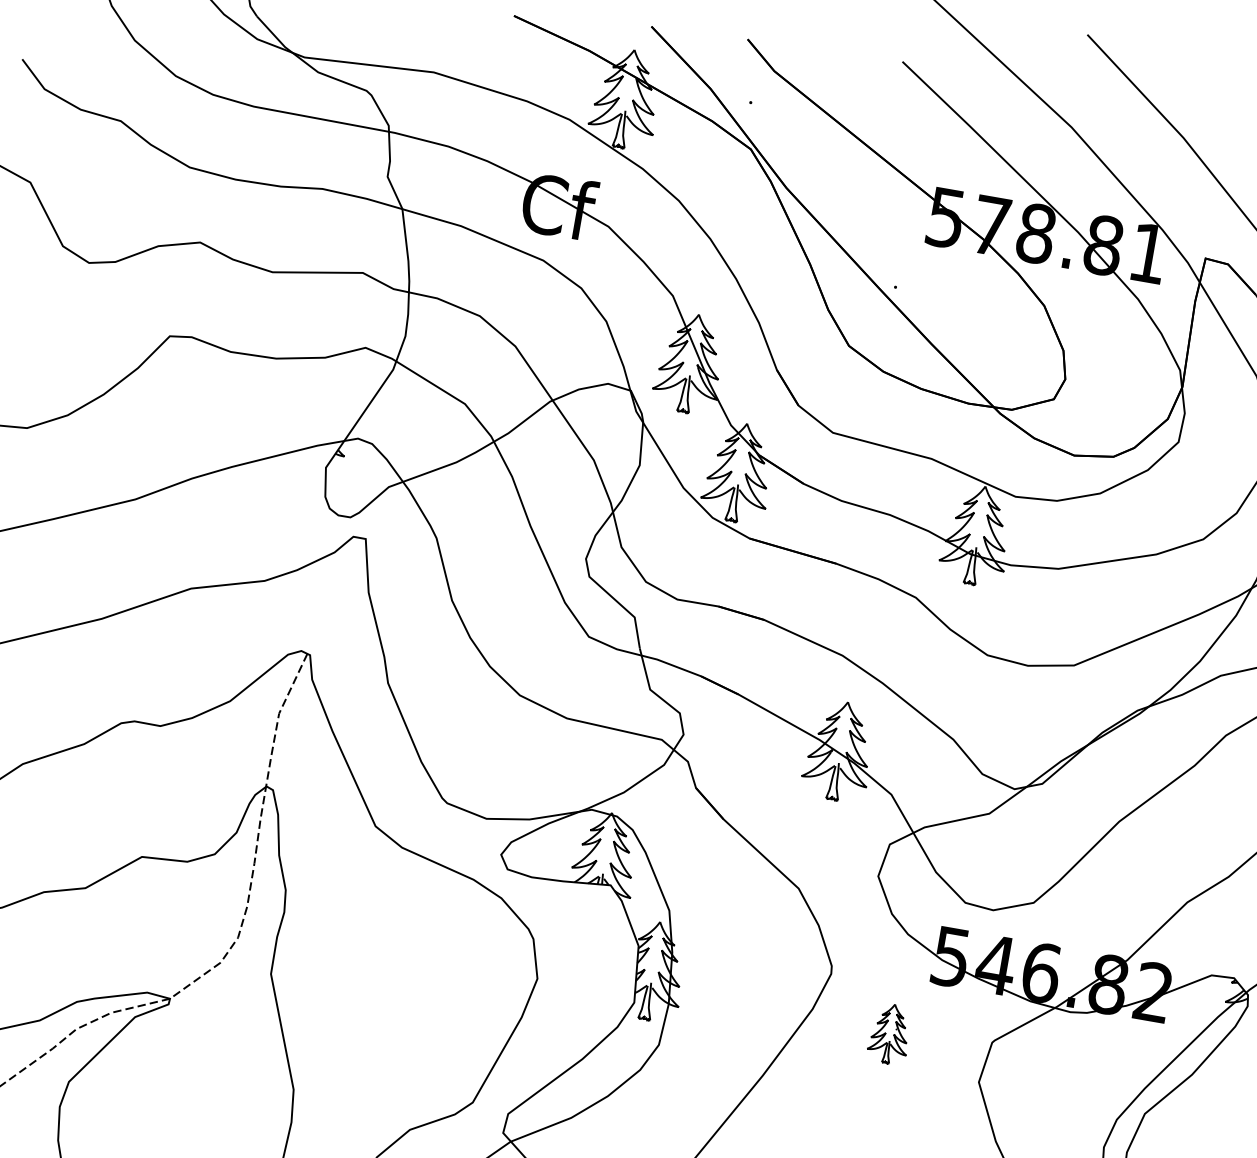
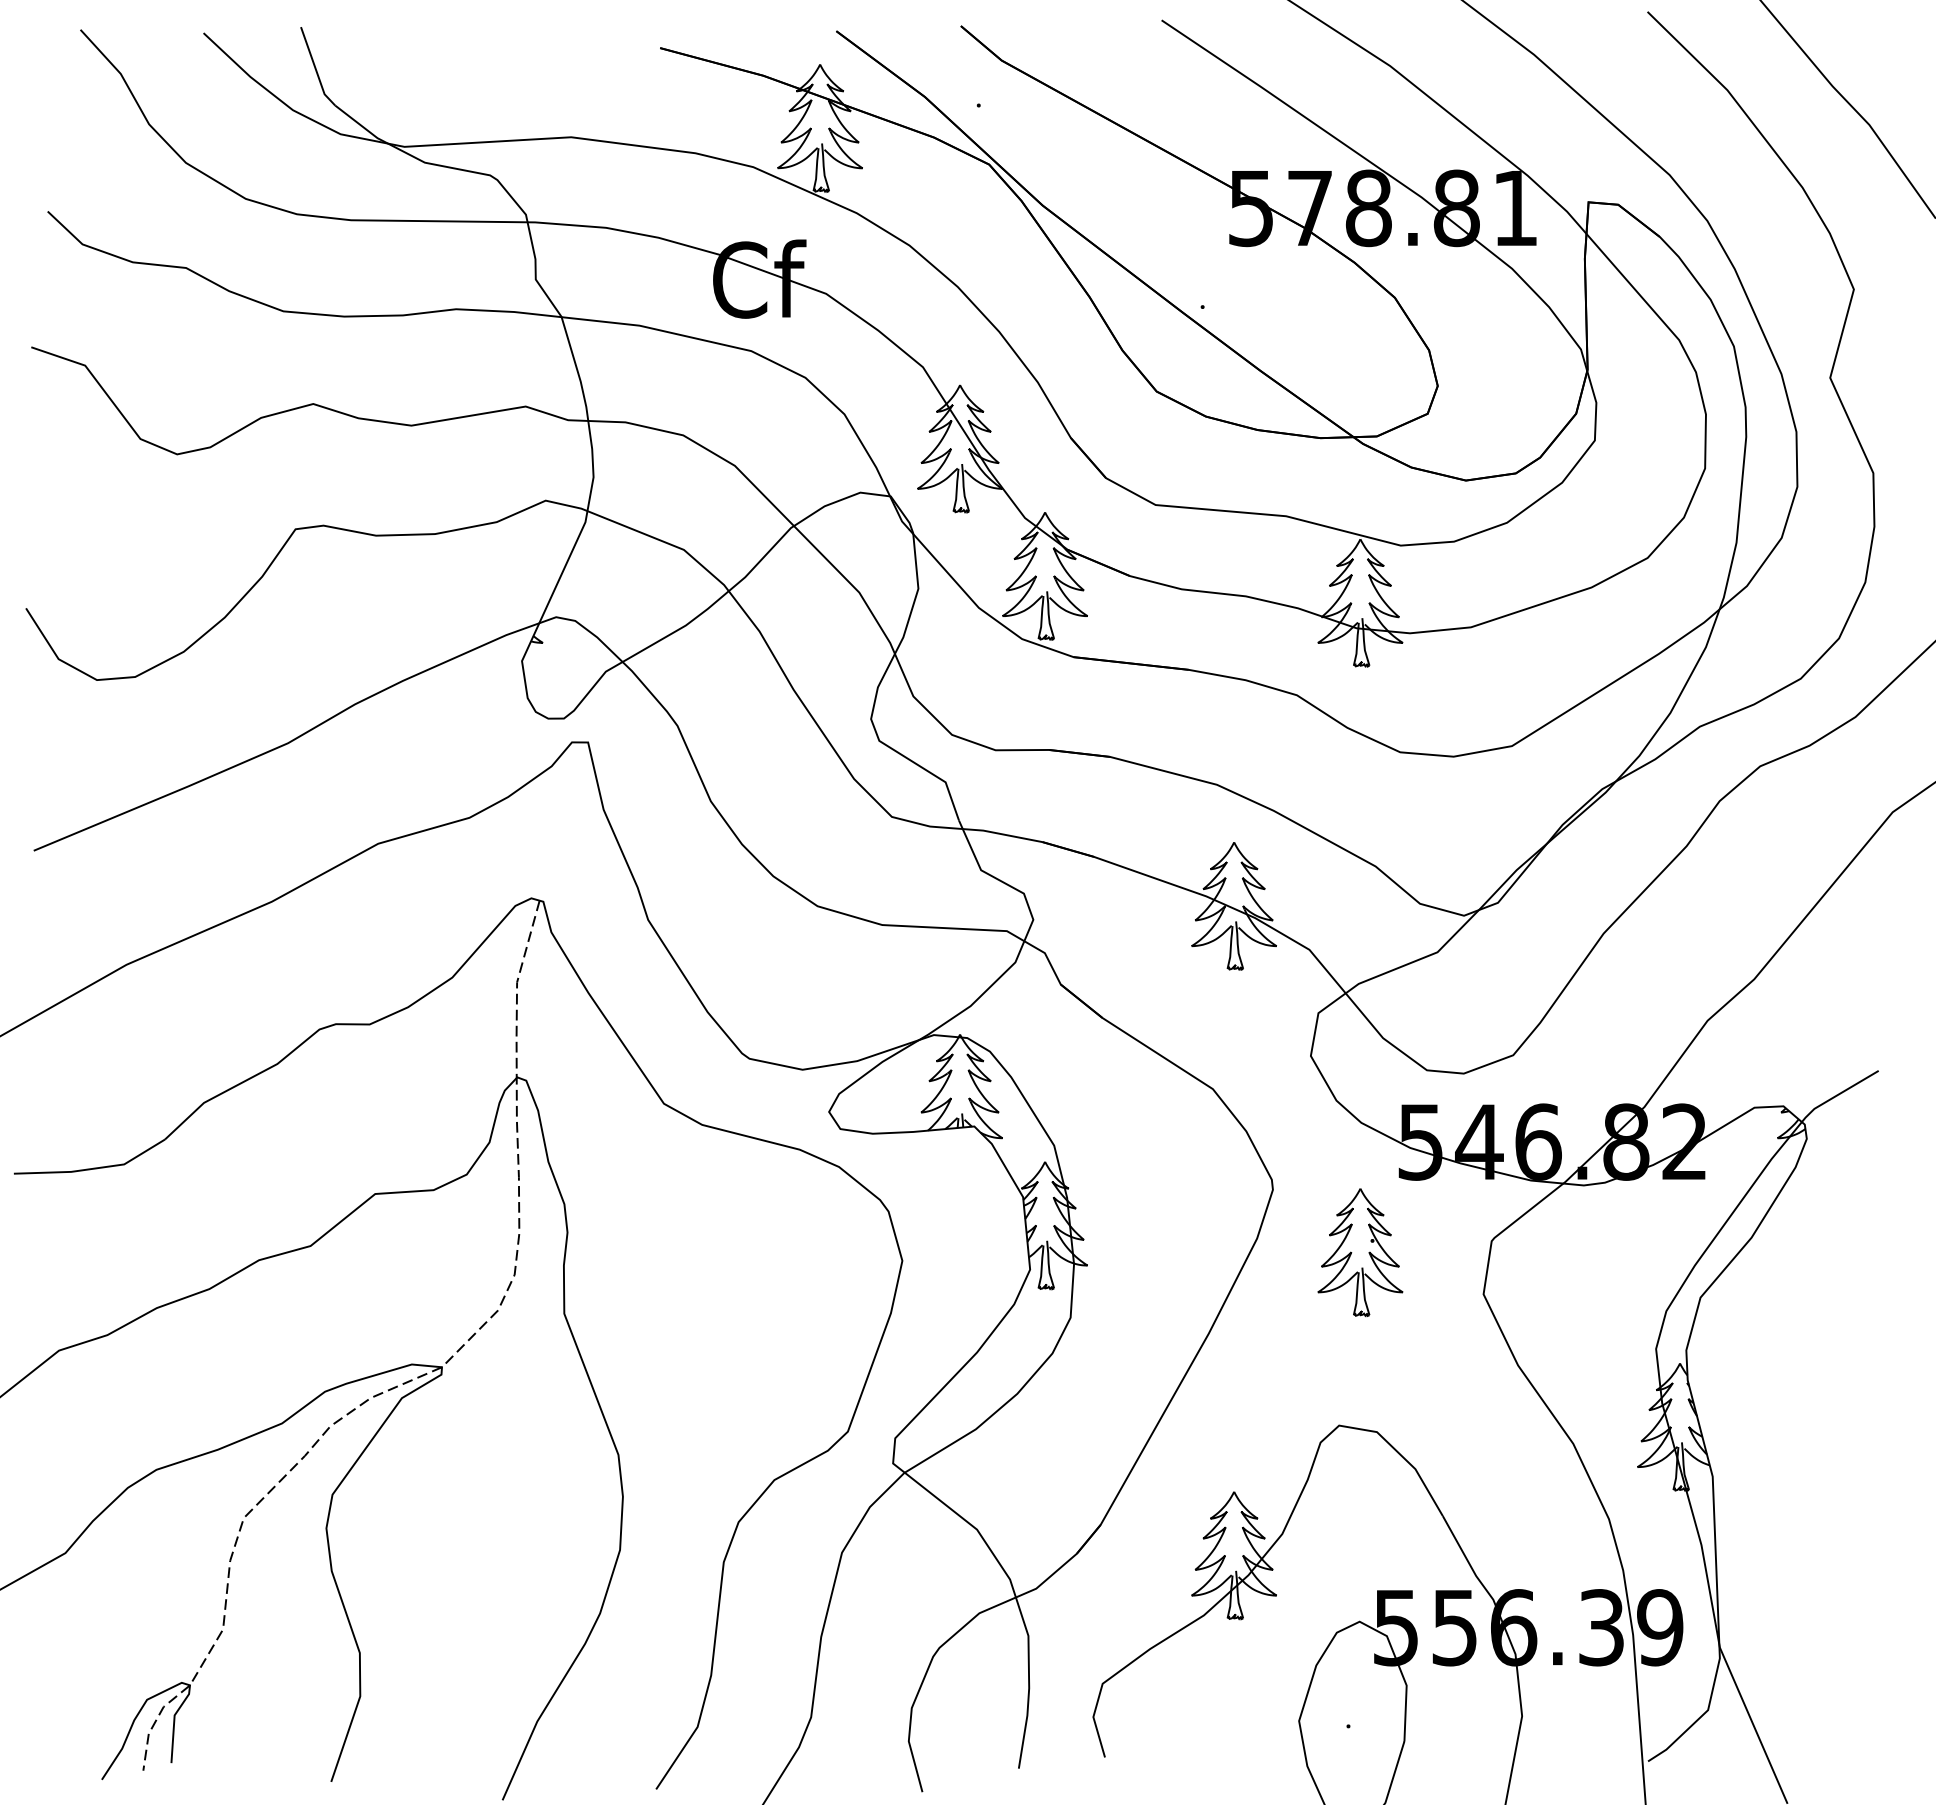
part: (890, 1033) -> (1360, 1252), size x1.67

